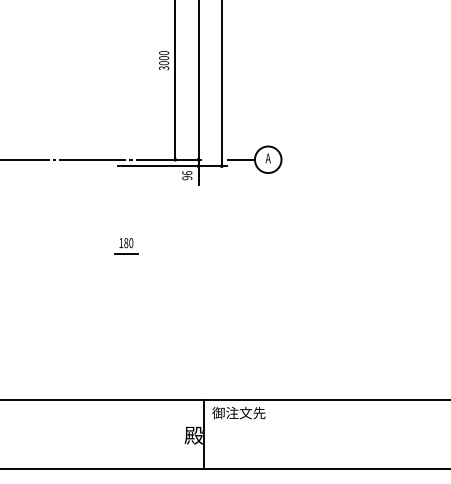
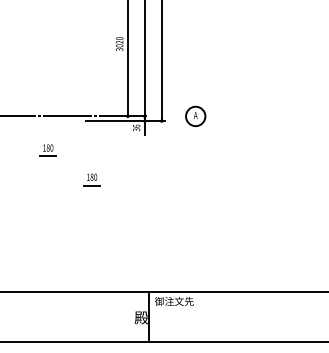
text: (164, 58) -> (119, 42), 3000 -> 3020
line: (240, 159) -> (175, 116), removed
text: (187, 178) -> (136, 130), 96 -> 36
part: (66, 206) -> (48, 150), added

